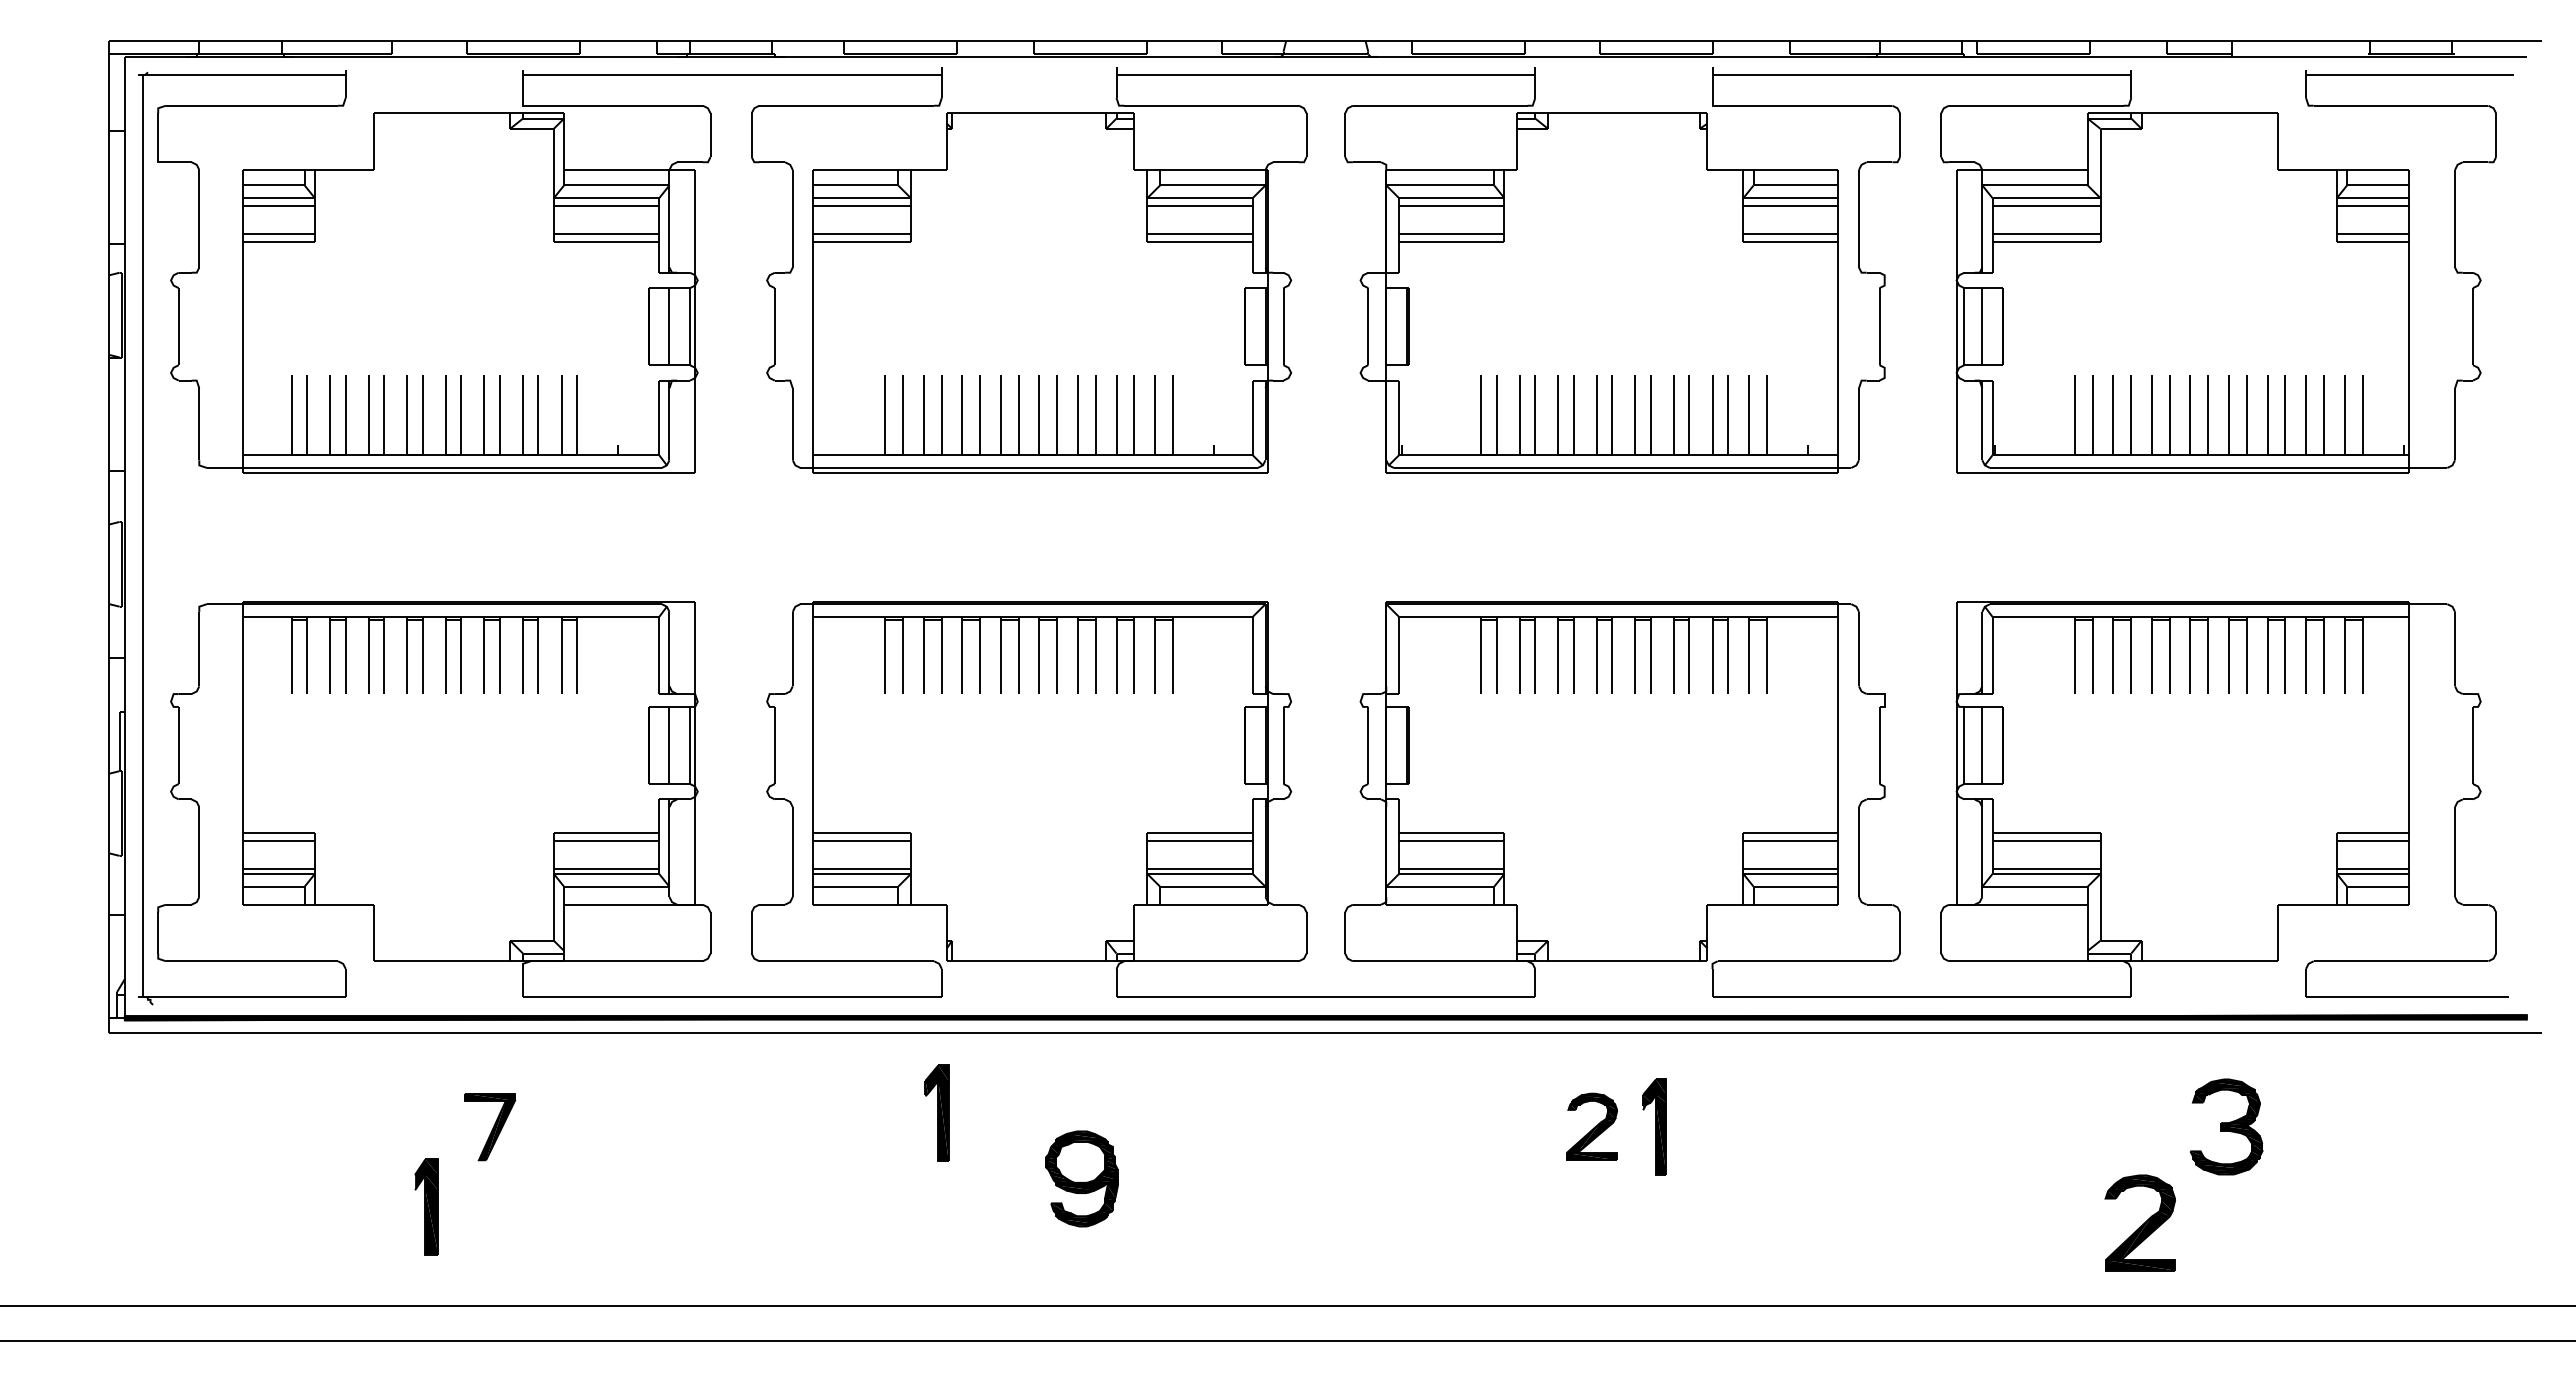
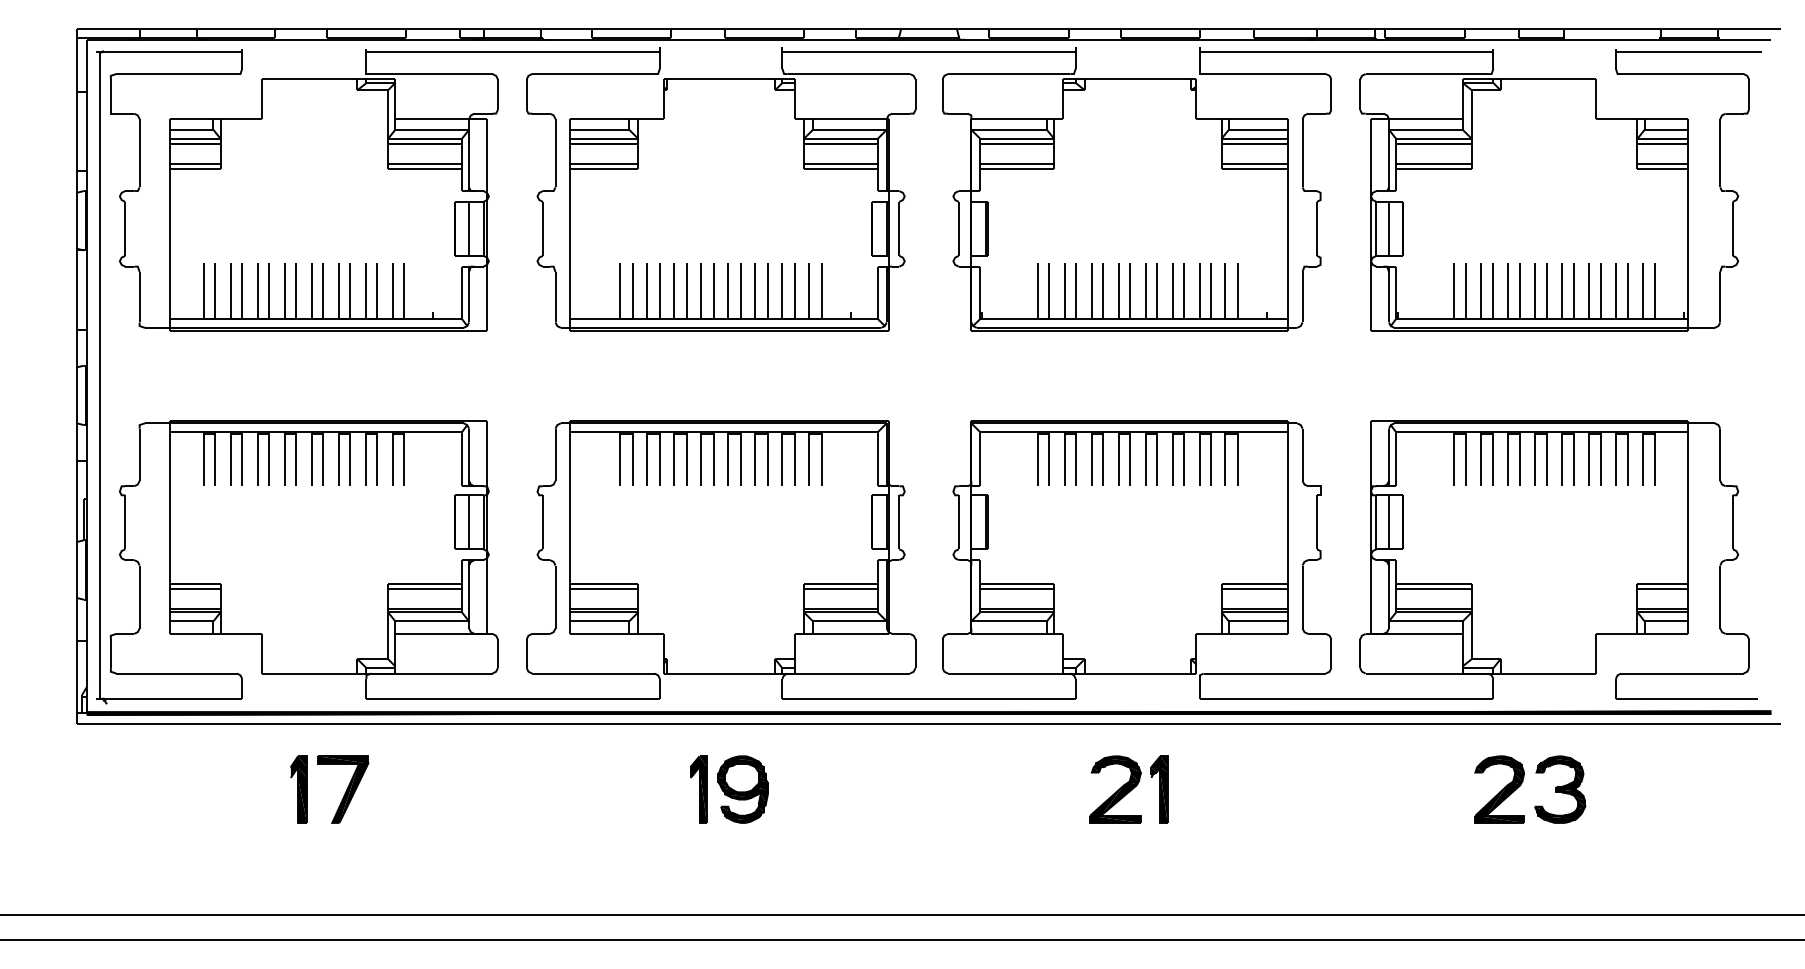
part: (936, 1112) -> (698, 789), moved
part: (489, 1126) -> (342, 789), size x1.43
part: (1591, 1126) -> (1115, 789), size x1.43
part: (1081, 1178) -> (742, 789), moved
part: (426, 1206) -> (298, 789), moved
part: (2139, 1222) -> (1499, 789), moved

